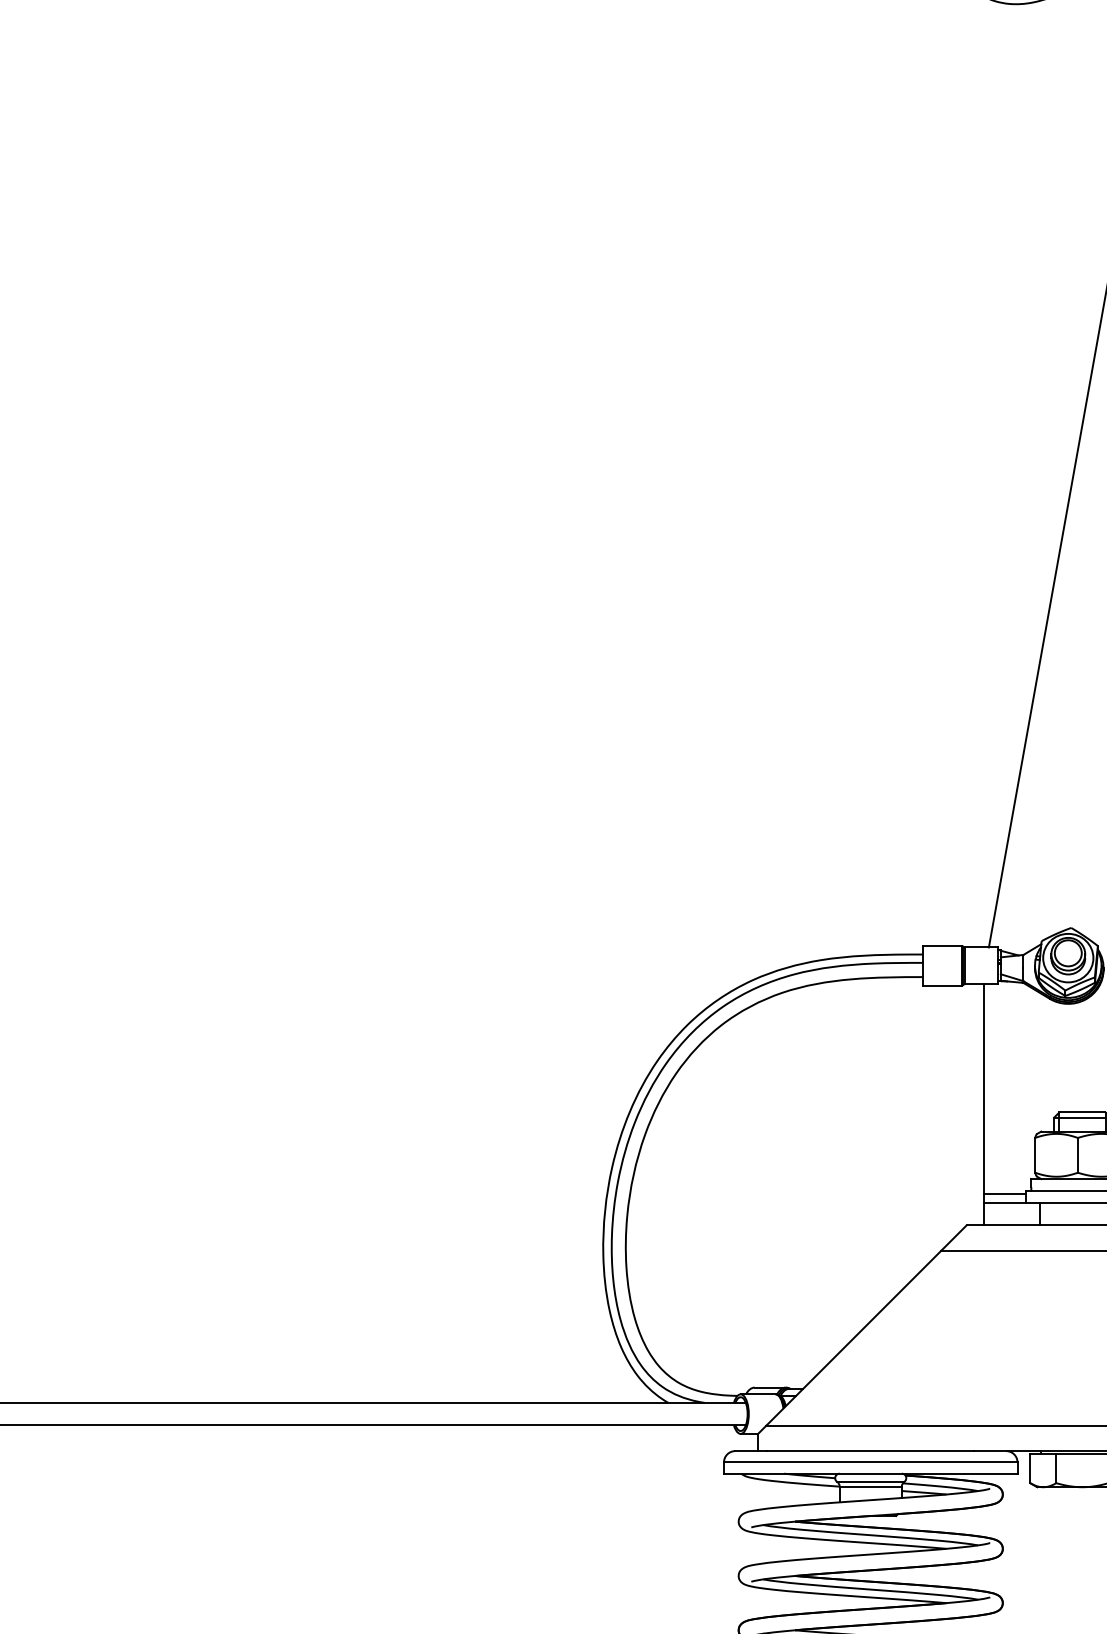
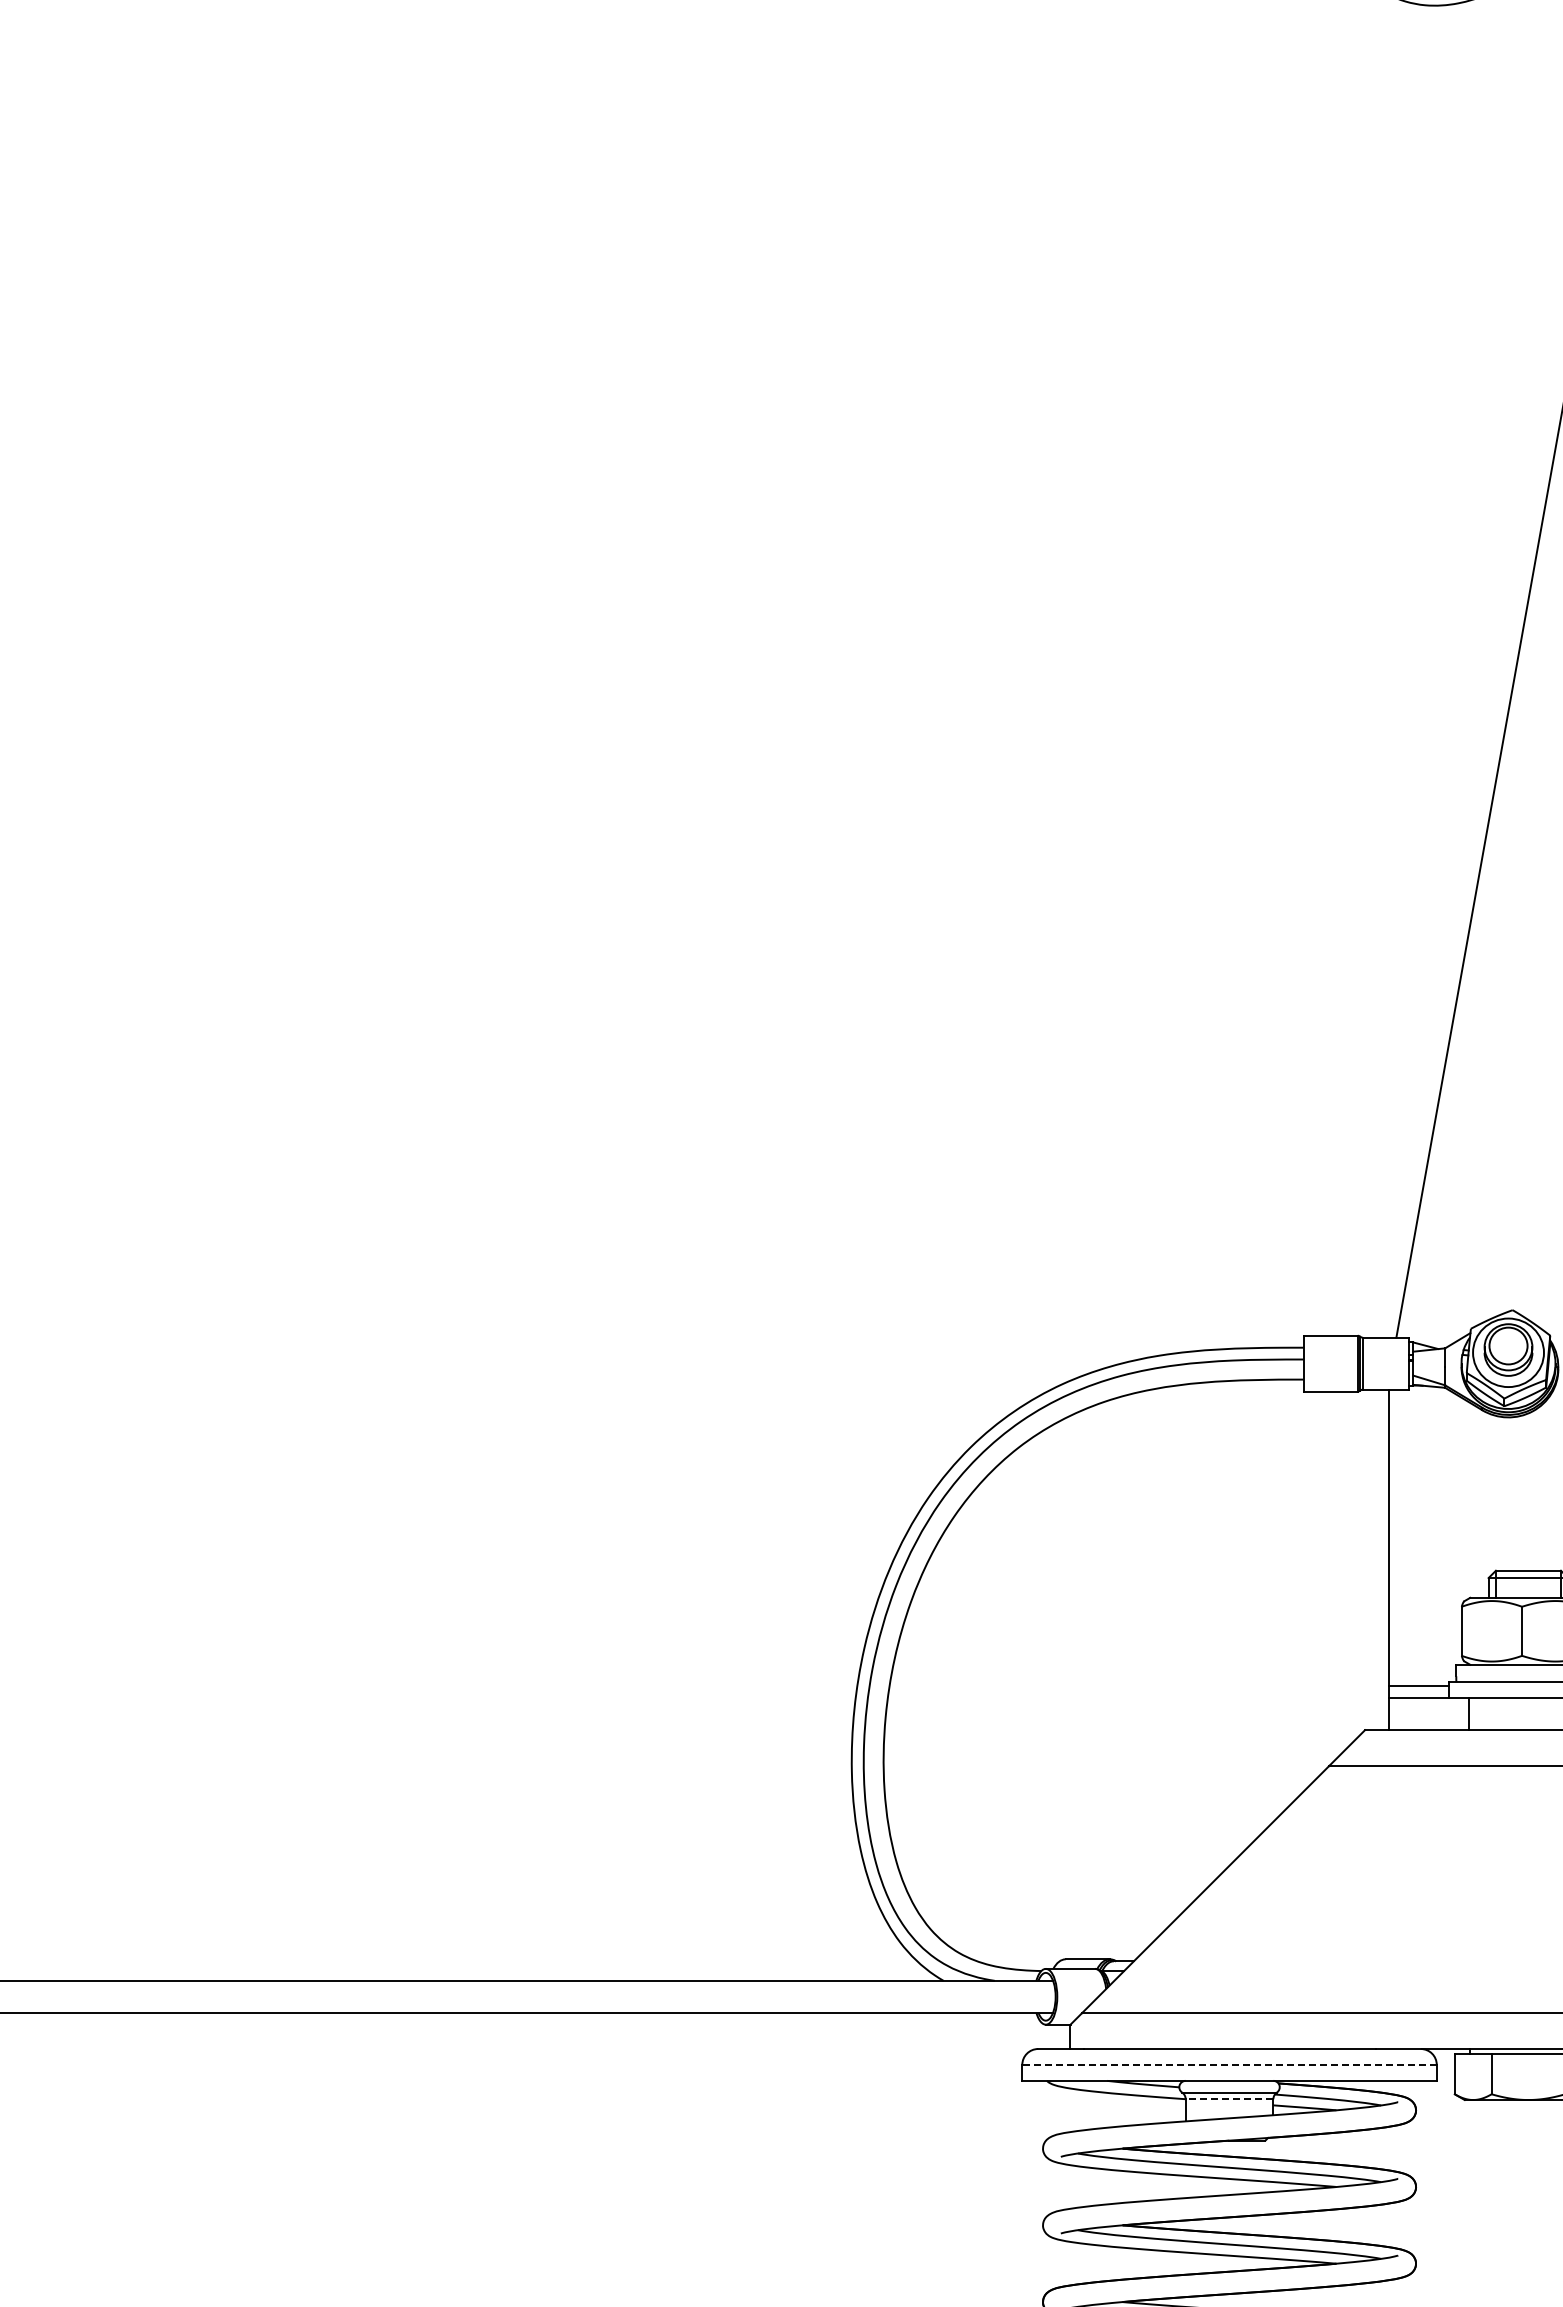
line: (870, 1462) -> (1229, 2064), solid -> dashed
line: (870, 1486) -> (1229, 2099), solid -> dashed

